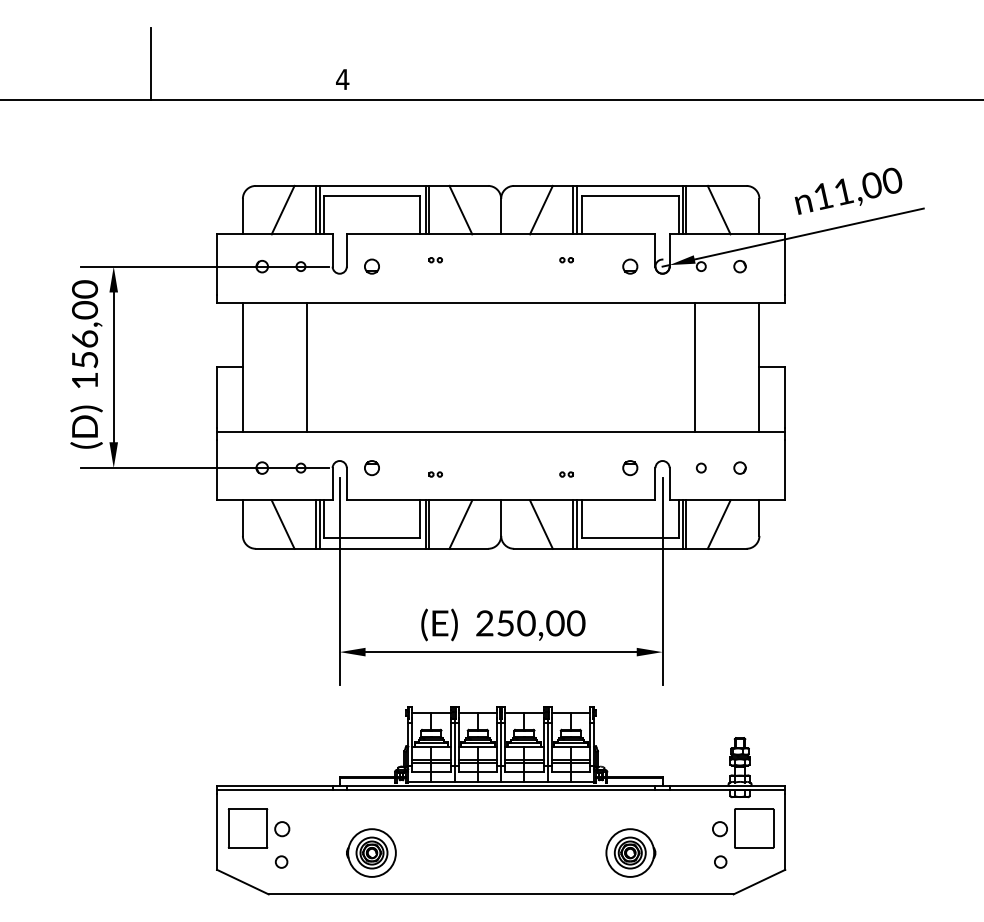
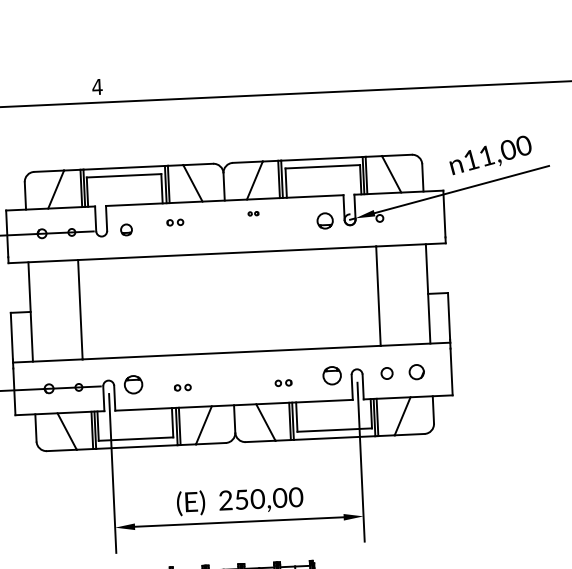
part: (435, 260) -> (175, 223), size x1.6
part: (566, 260) -> (253, 214), moved
part: (630, 266) -> (325, 220), size x1.4
circle: (739, 266) -> (409, 216), removed
circle: (700, 467) -> (386, 373), size x1.6
circle: (739, 467) -> (416, 371), size x1.6
circle: (371, 468) -> (133, 385), size x1.6
part: (630, 468) -> (332, 376), size x1.6
part: (435, 474) -> (182, 387), size x1.6
part: (566, 474) -> (283, 383), size x1.6

